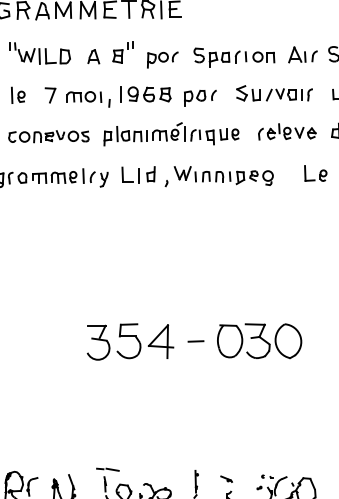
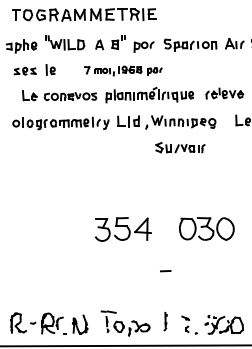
part: (274, 93) -> (180, 147), moved
part: (130, 96) -> (123, 70), size x0.7
line: (195, 341) -> (165, 271), moved

